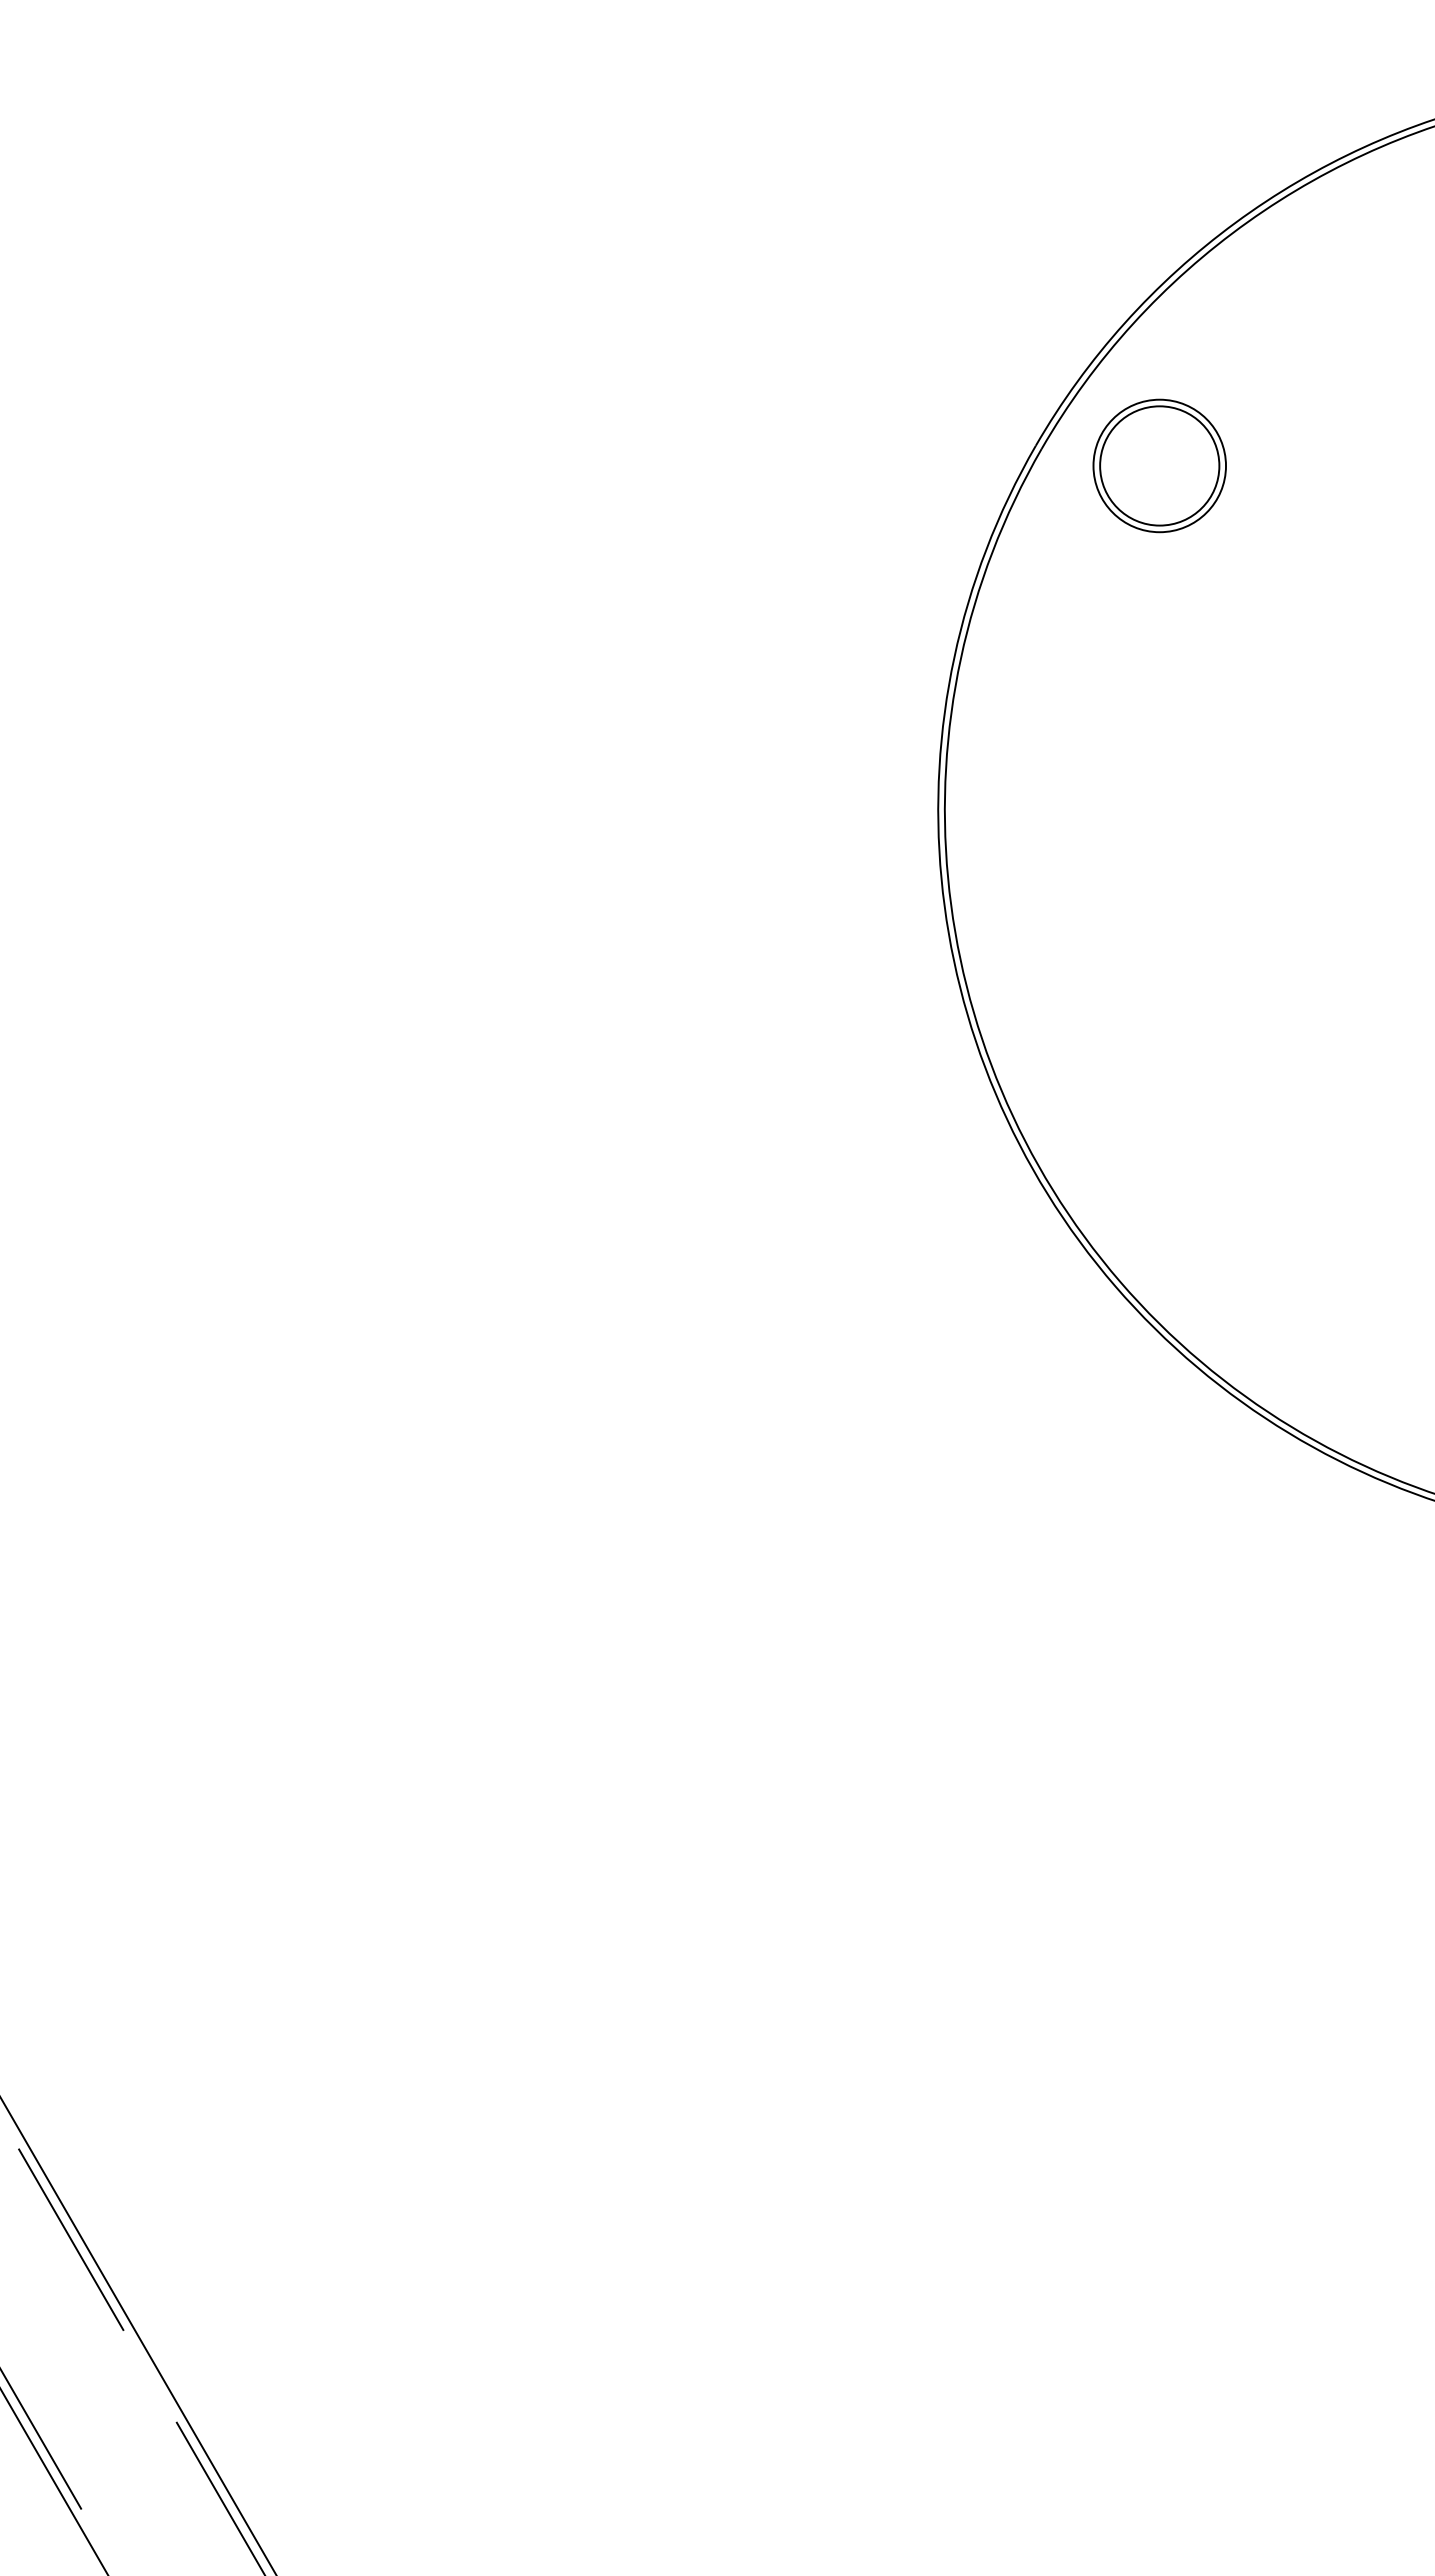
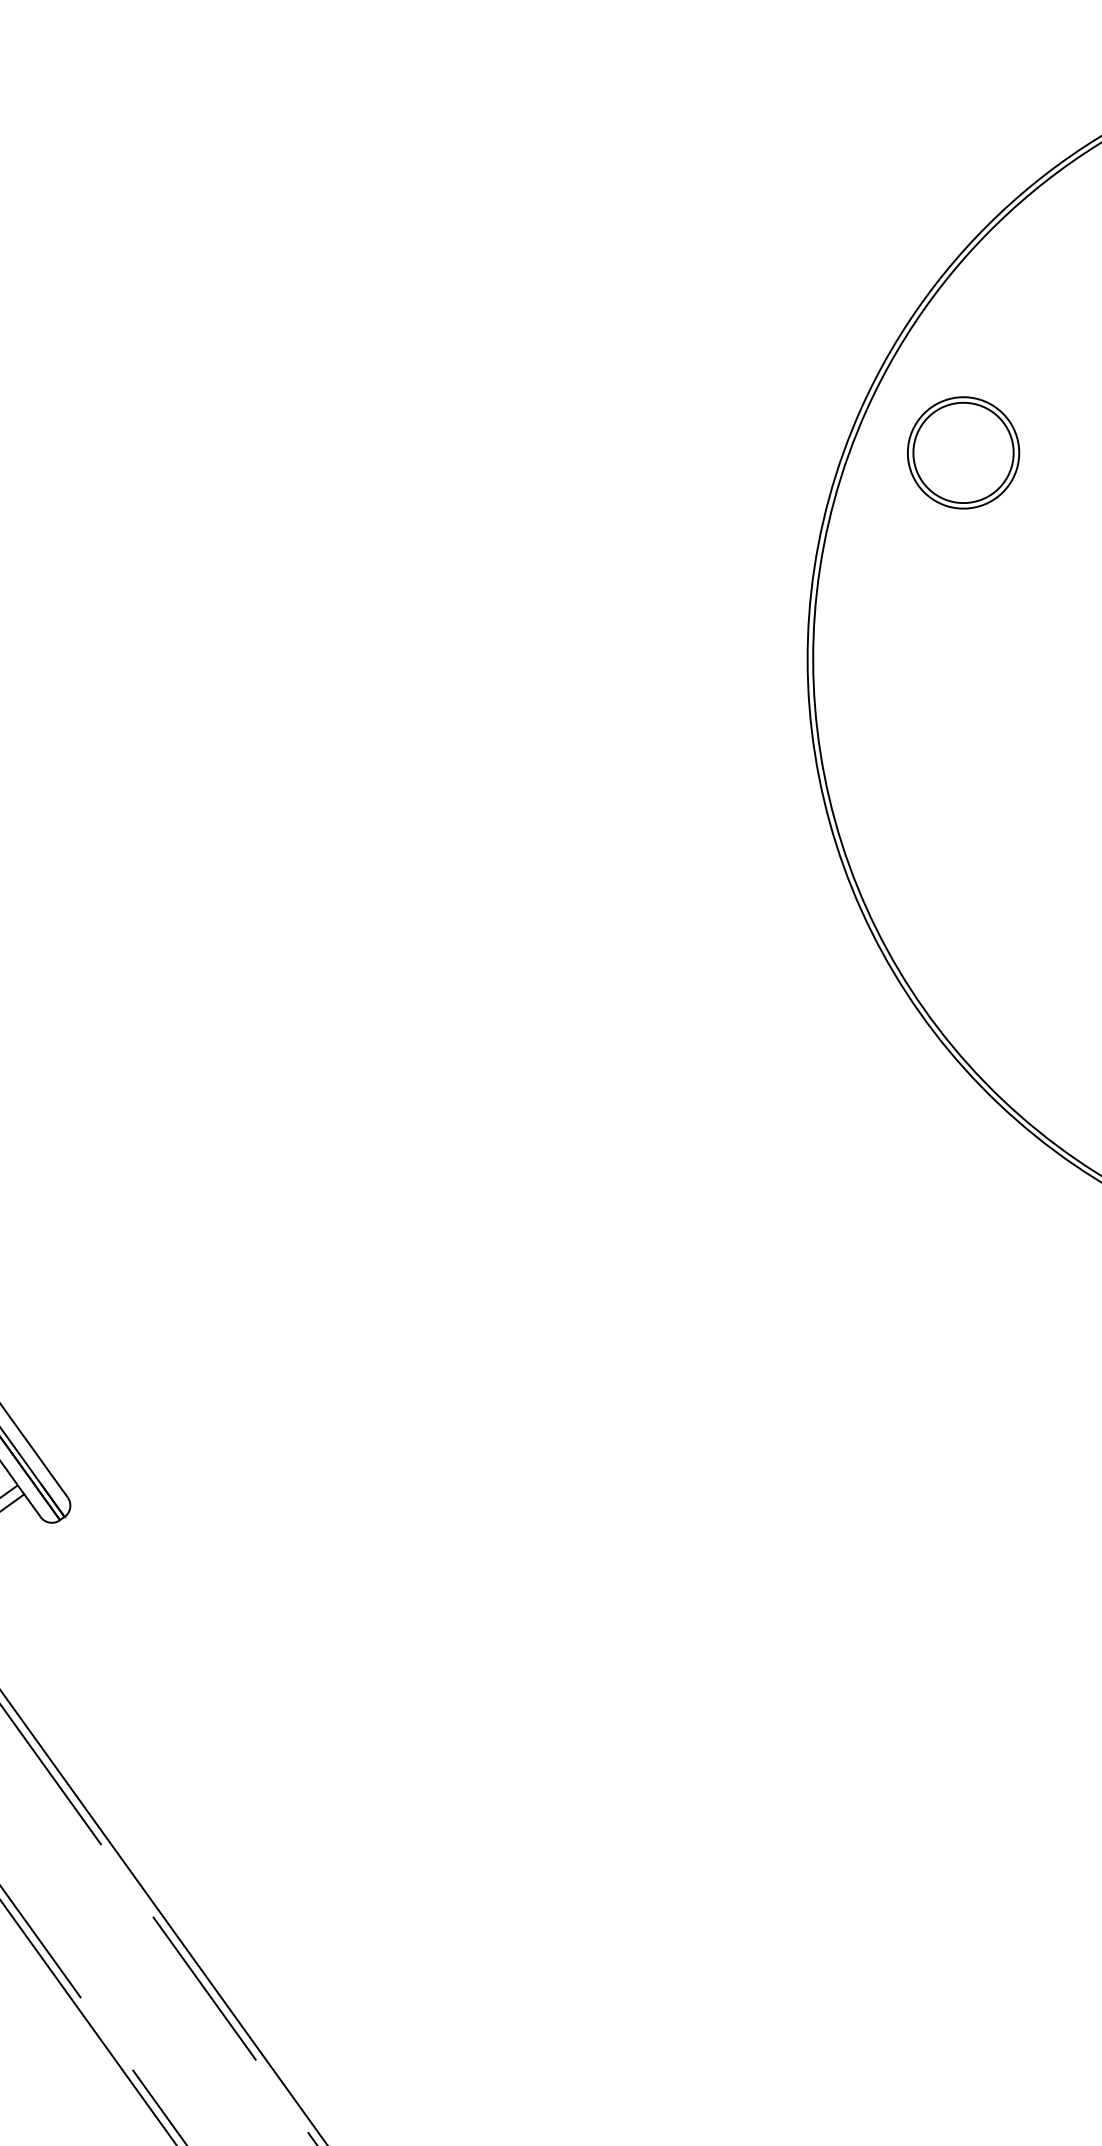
part: (1159, 465) -> (963, 452), moved

